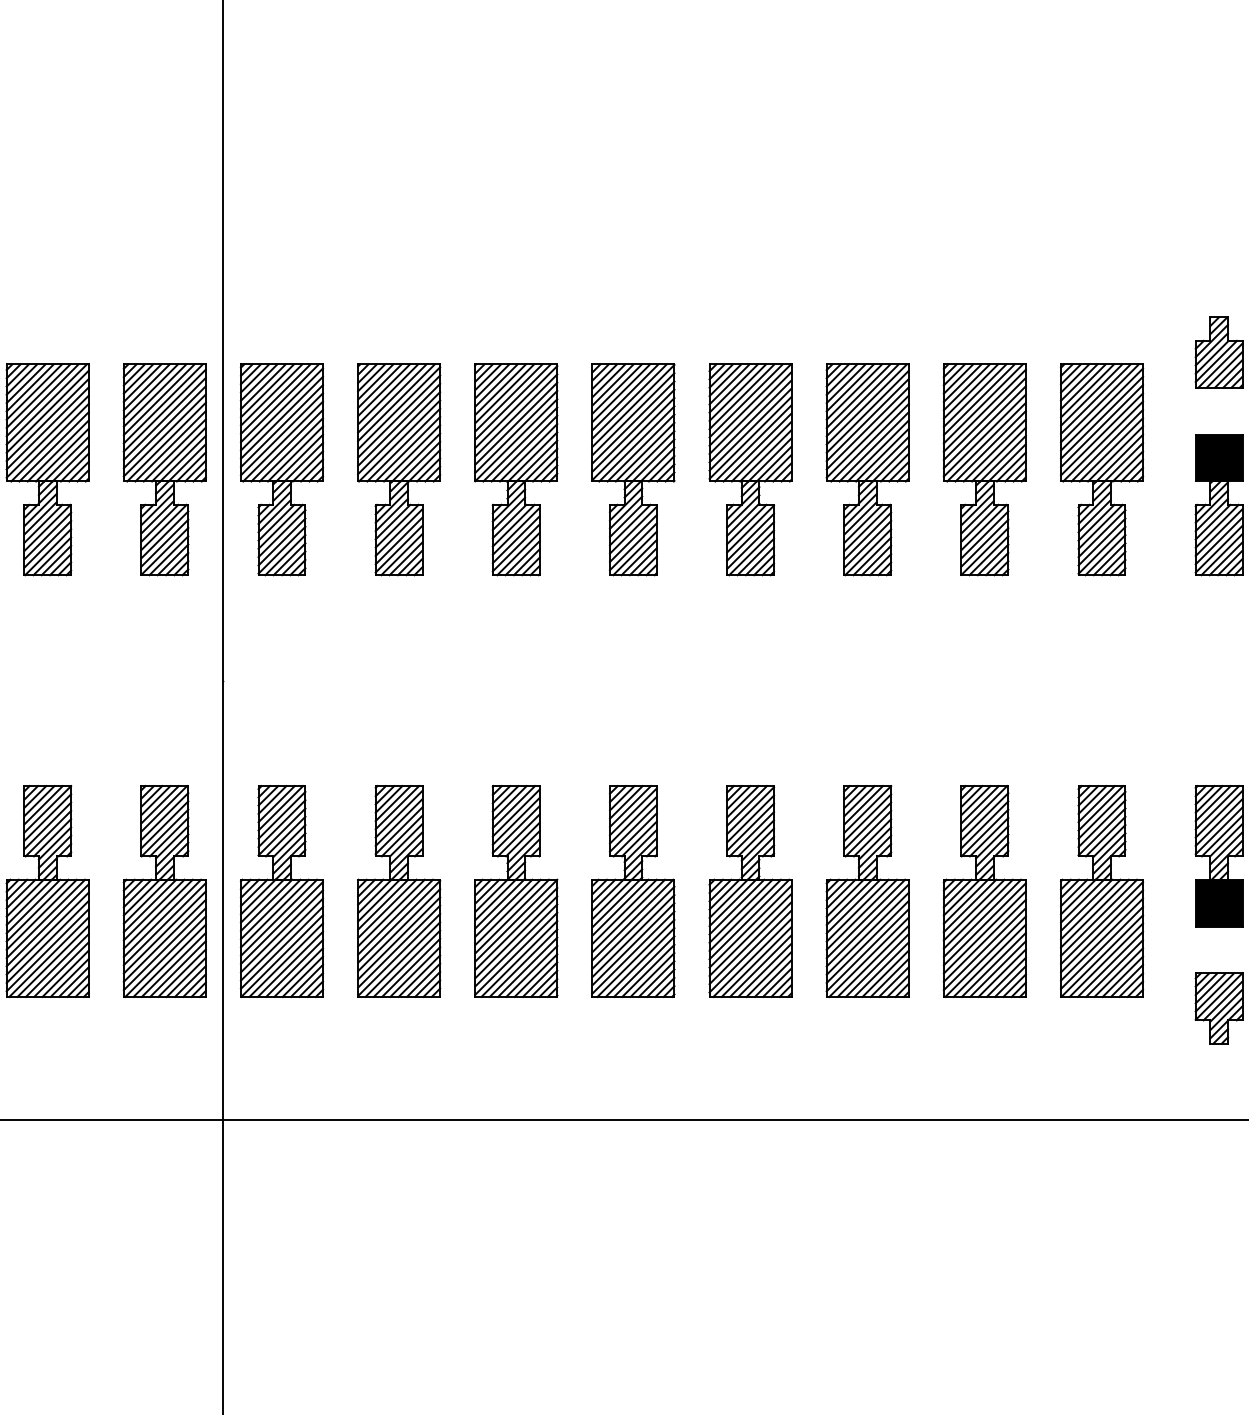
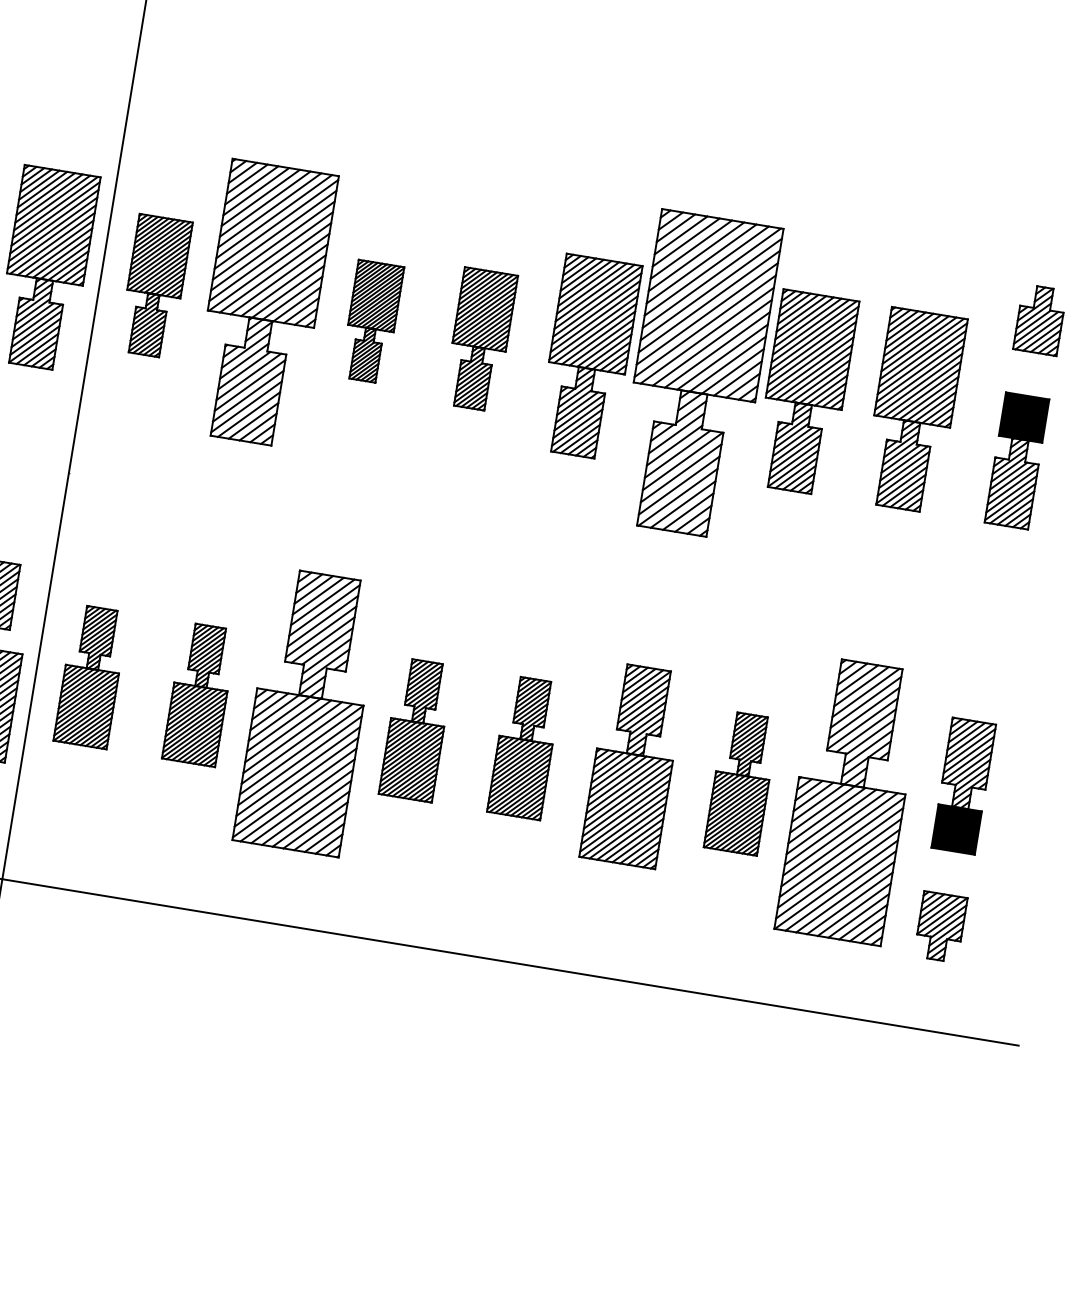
part: (281, 469) -> (154, 286), size x0.7
part: (399, 469) -> (263, 304), size x1.4
part: (516, 469) -> (372, 321), size x0.6
part: (633, 469) -> (480, 339), size x0.7
part: (867, 469) -> (696, 374), size x1.6
part: (281, 891) -> (90, 676), size x0.7
part: (399, 891) -> (199, 694), size x0.7
part: (516, 891) -> (308, 712), size x1.4
part: (633, 891) -> (416, 730), size x0.7
part: (750, 891) -> (524, 747), size x0.7
part: (984, 891) -> (741, 783), size x0.7
part: (1102, 891) -> (850, 801), size x1.4

